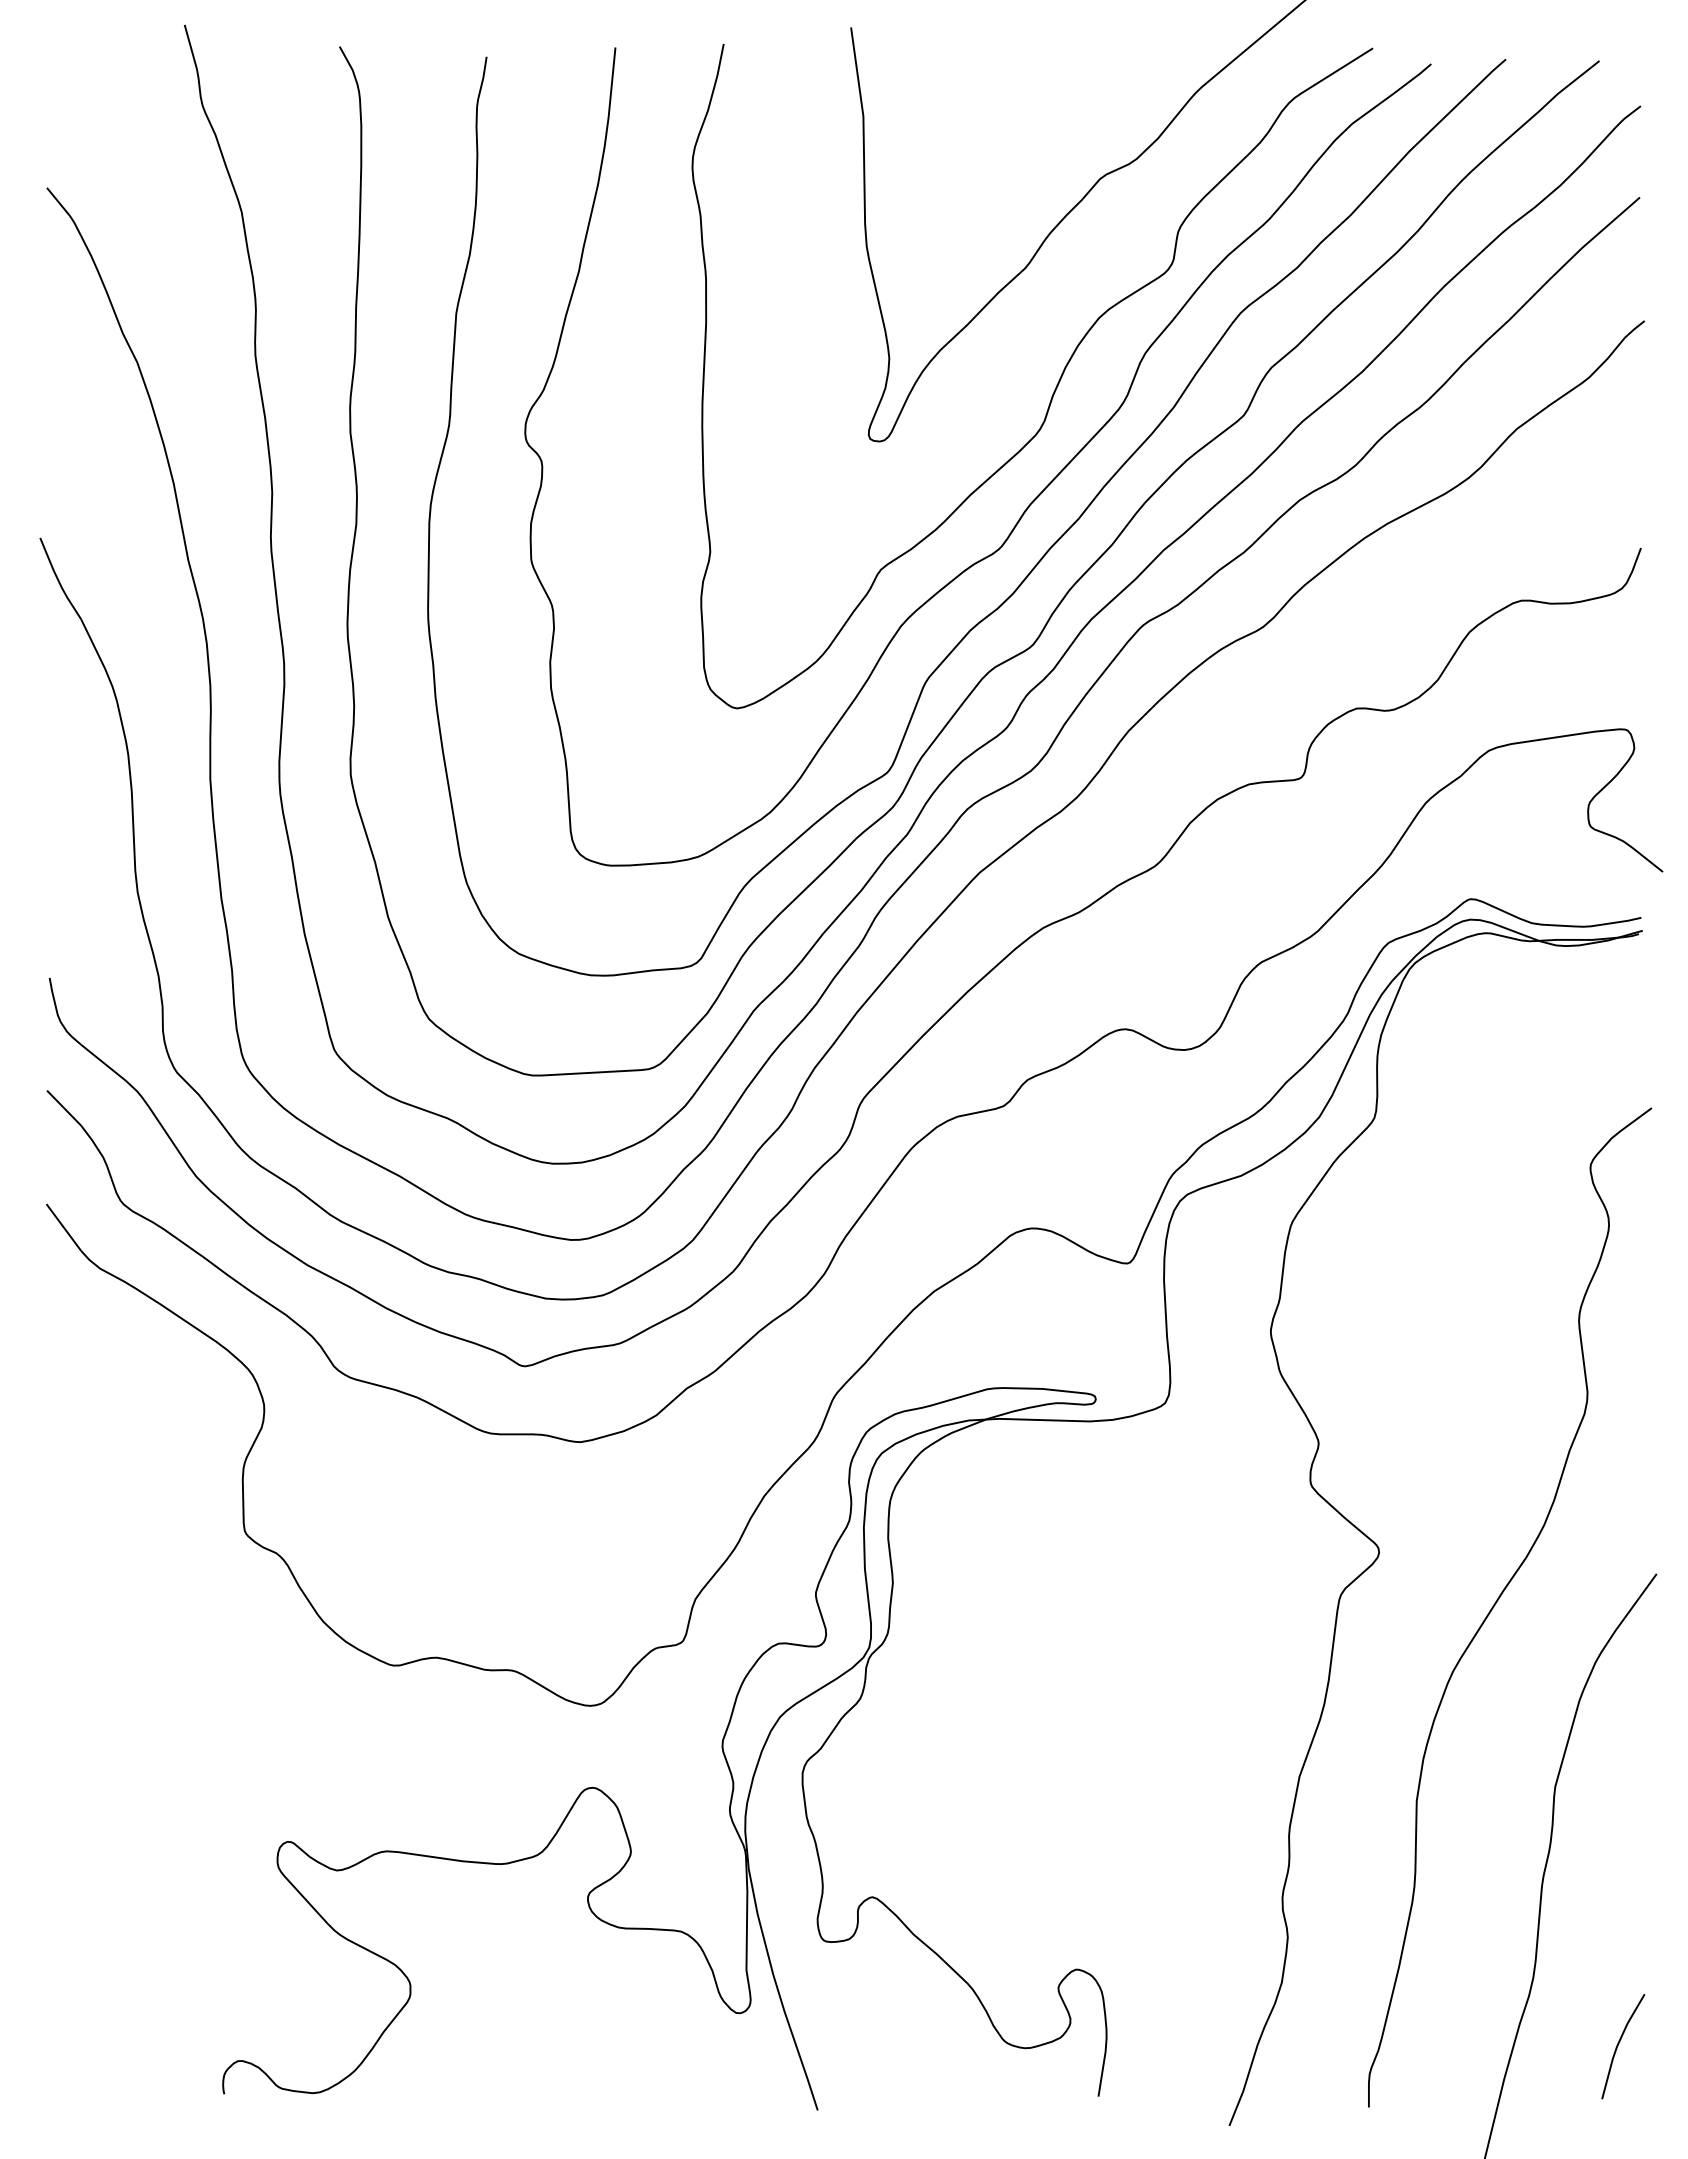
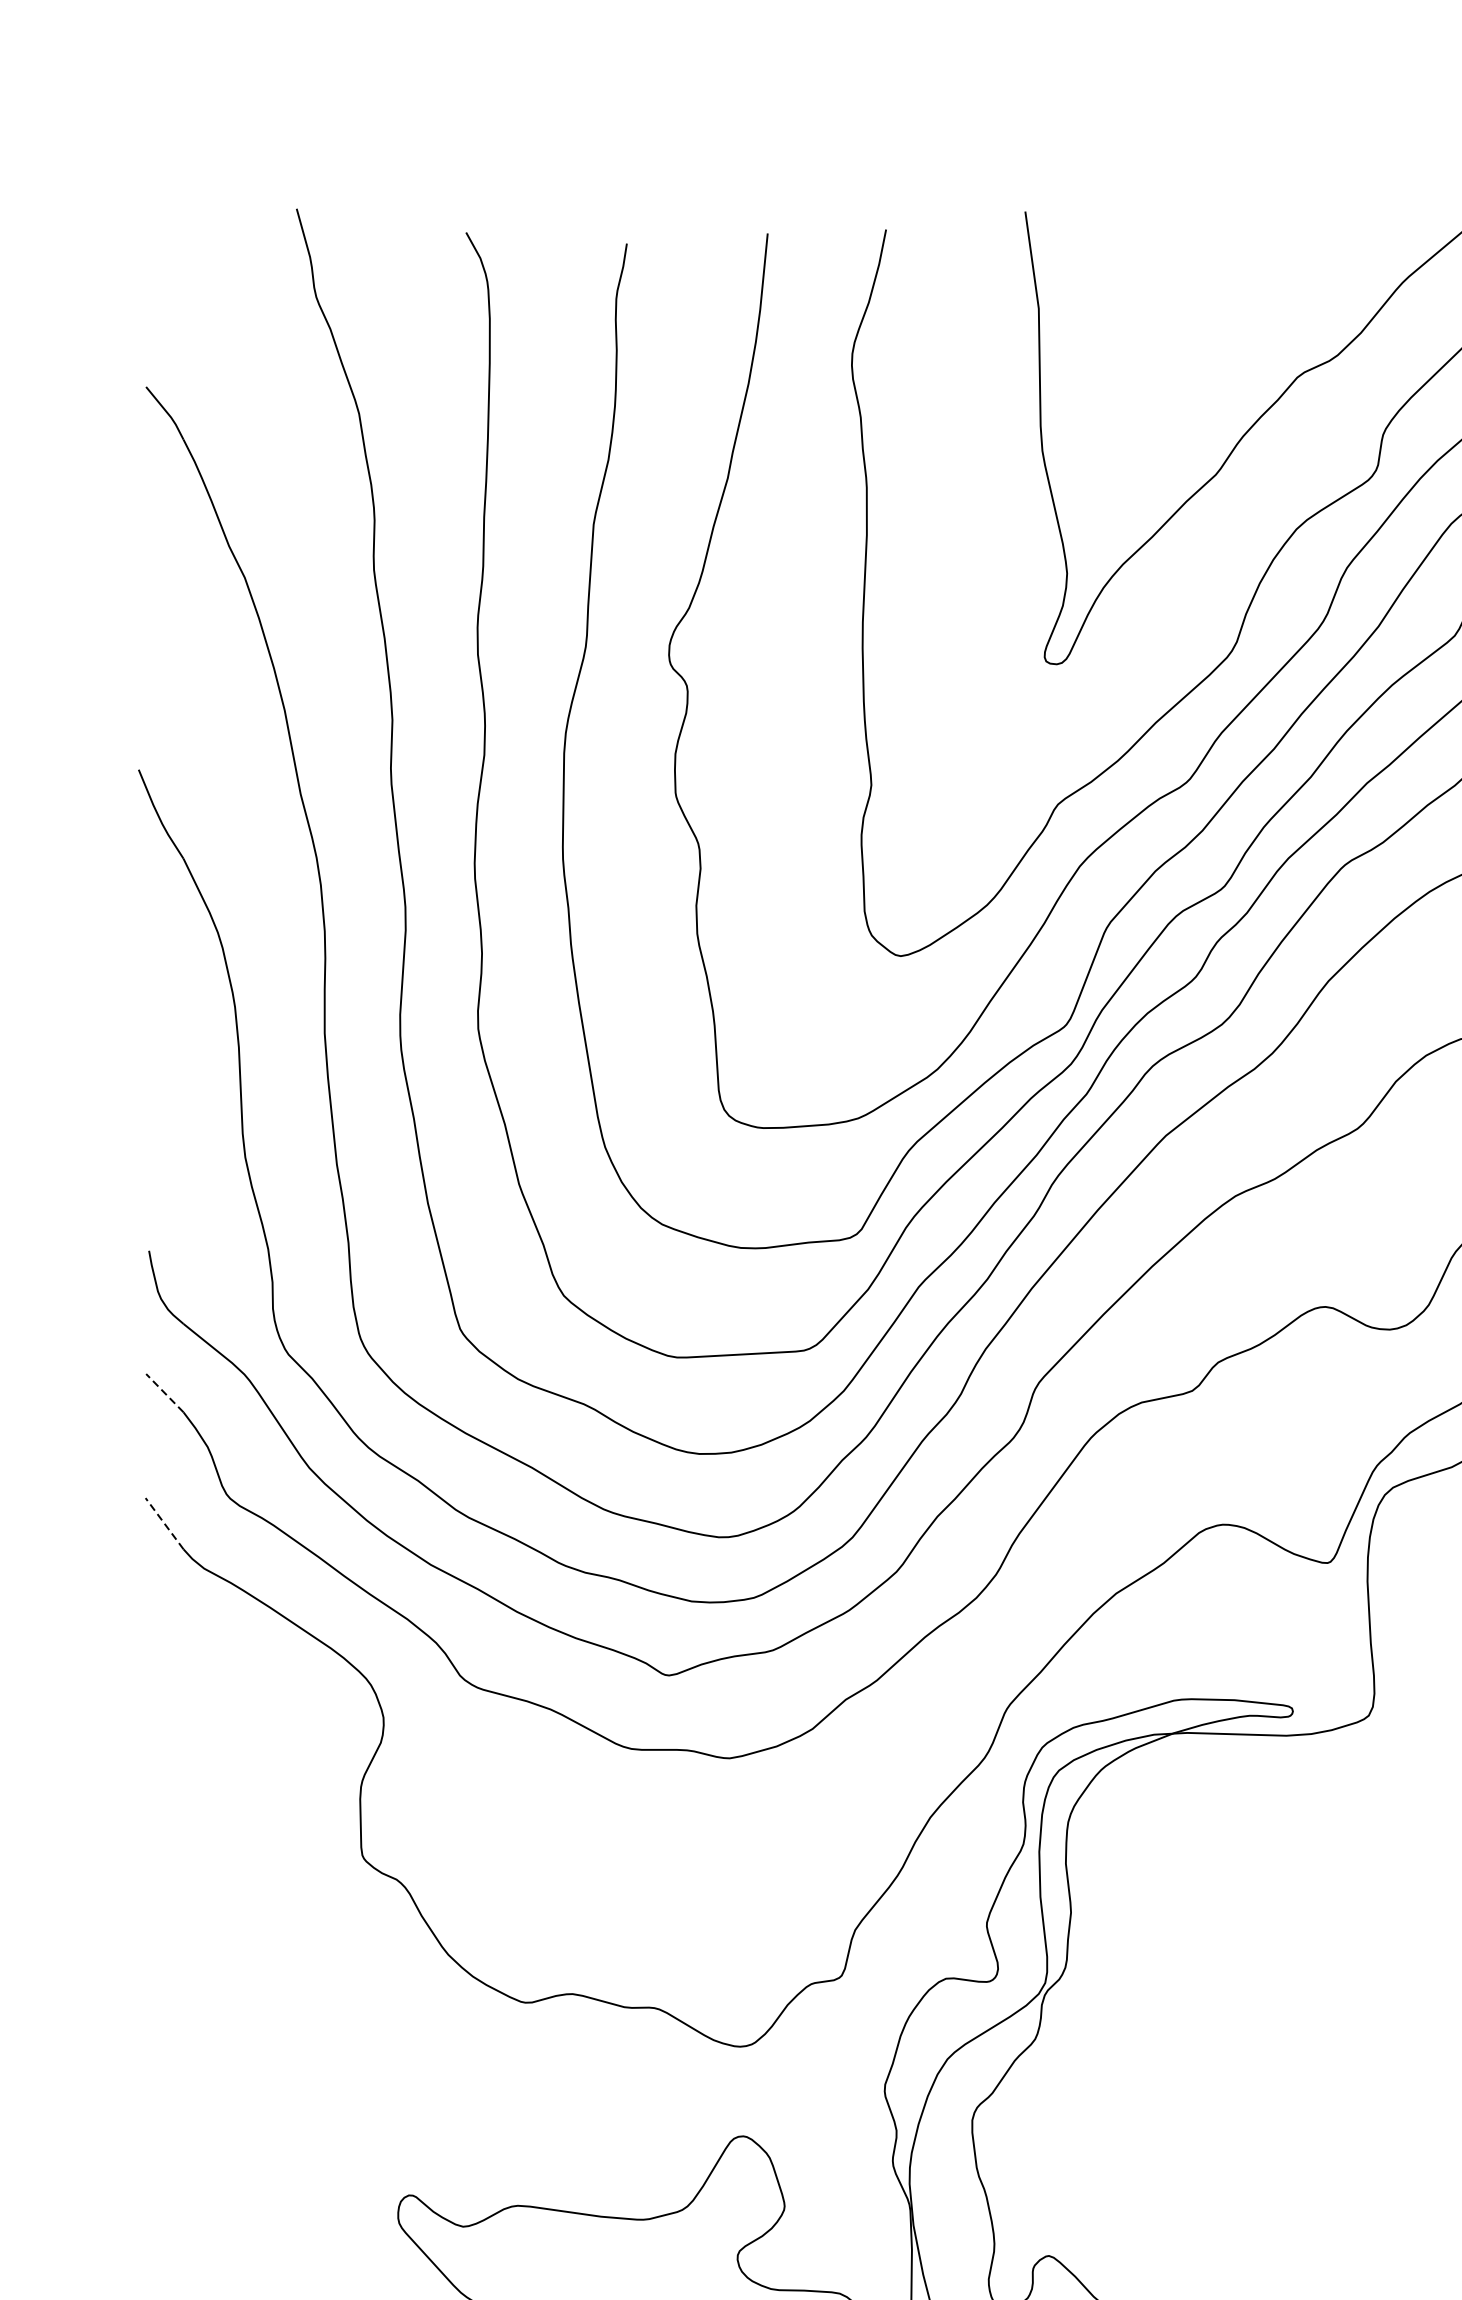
line: (63, 1107) -> (164, 1392), solid -> dashed
line: (63, 1227) -> (164, 1523), solid -> dashed

